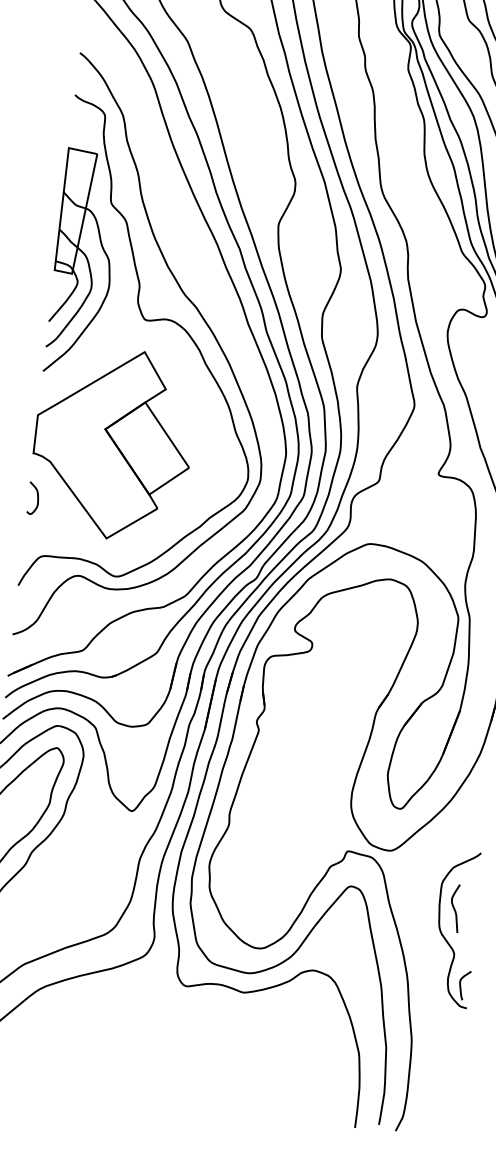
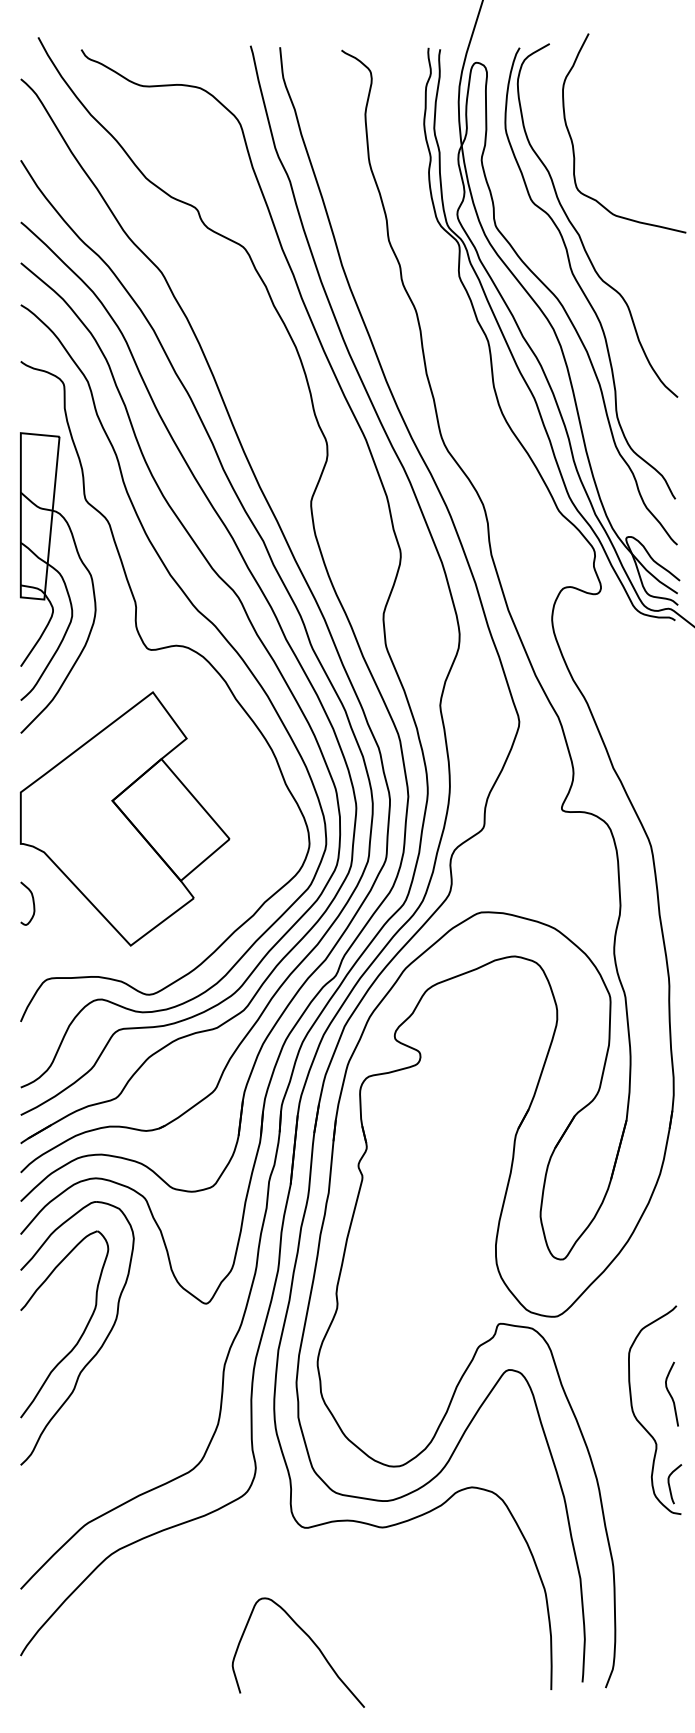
curve: (227, 320) -> (257, 637), added
curve: (454, 907) -> (670, 1393), moved
curve: (180, 1070) -> (310, 1640), added

